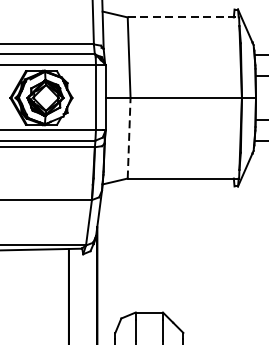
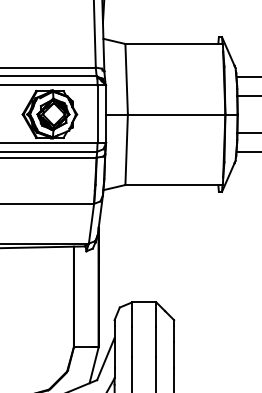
line: (183, 16) -> (174, 43), dashed -> solid
line: (128, 137) -> (126, 149), dashed -> solid

